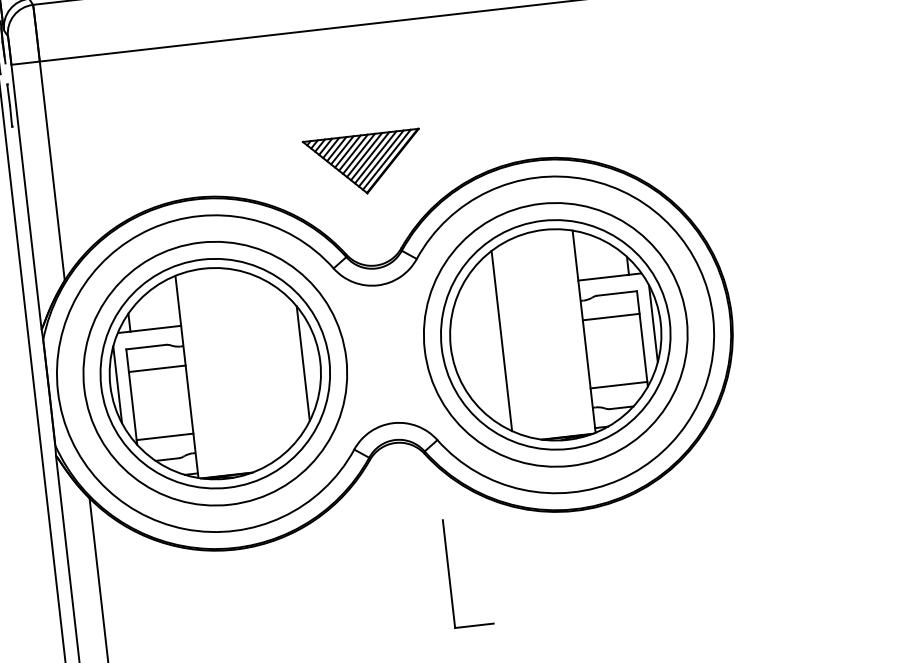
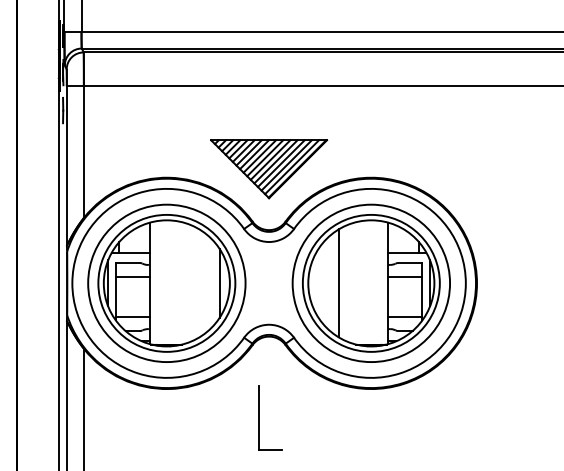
part: (364, 164) -> (269, 169), size x1.67
part: (449, 573) -> (259, 417), moved

